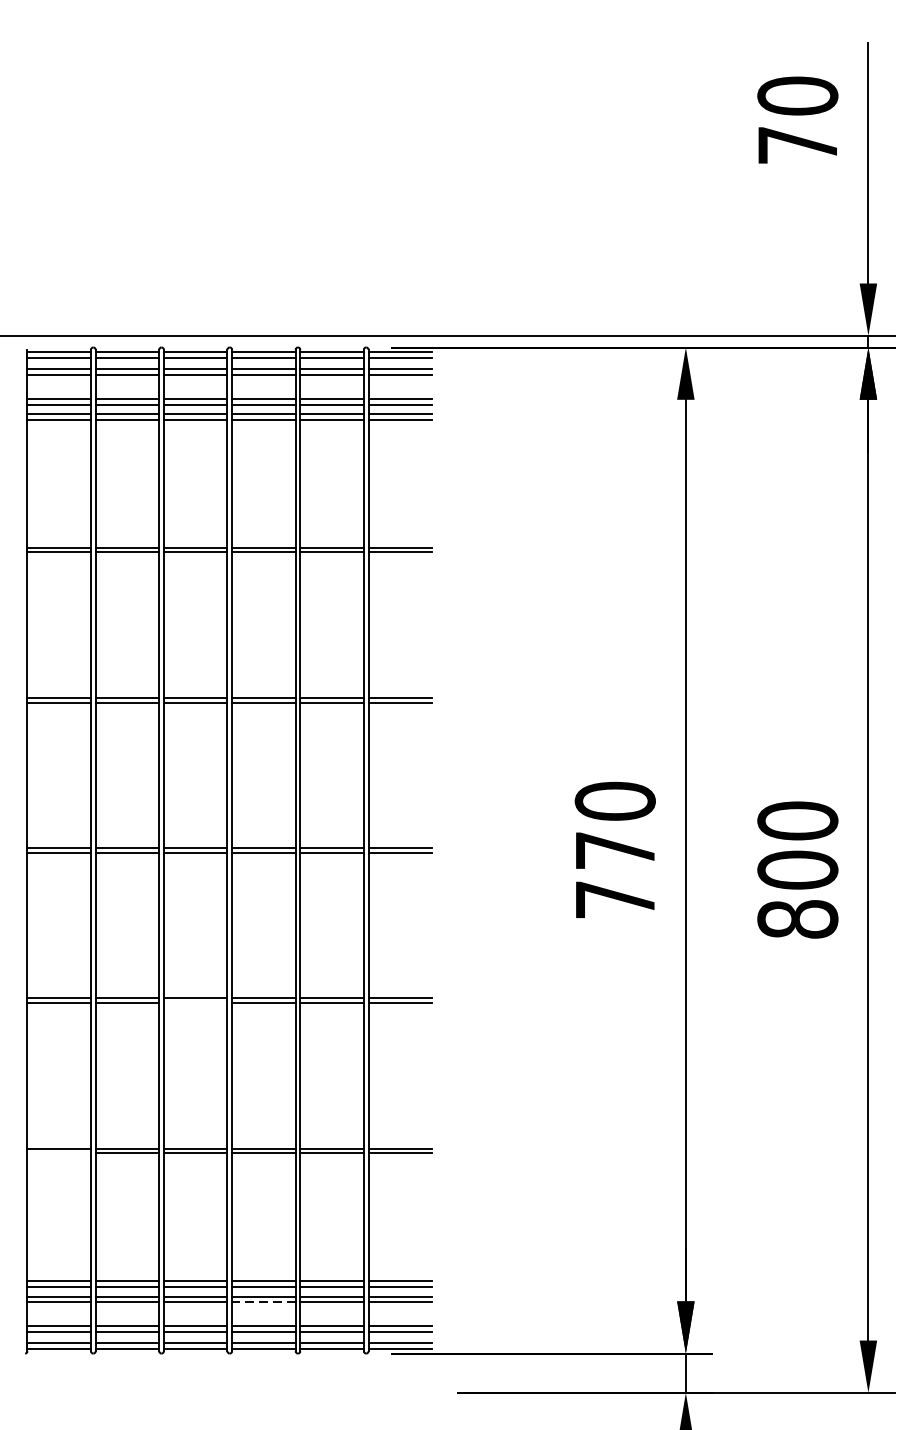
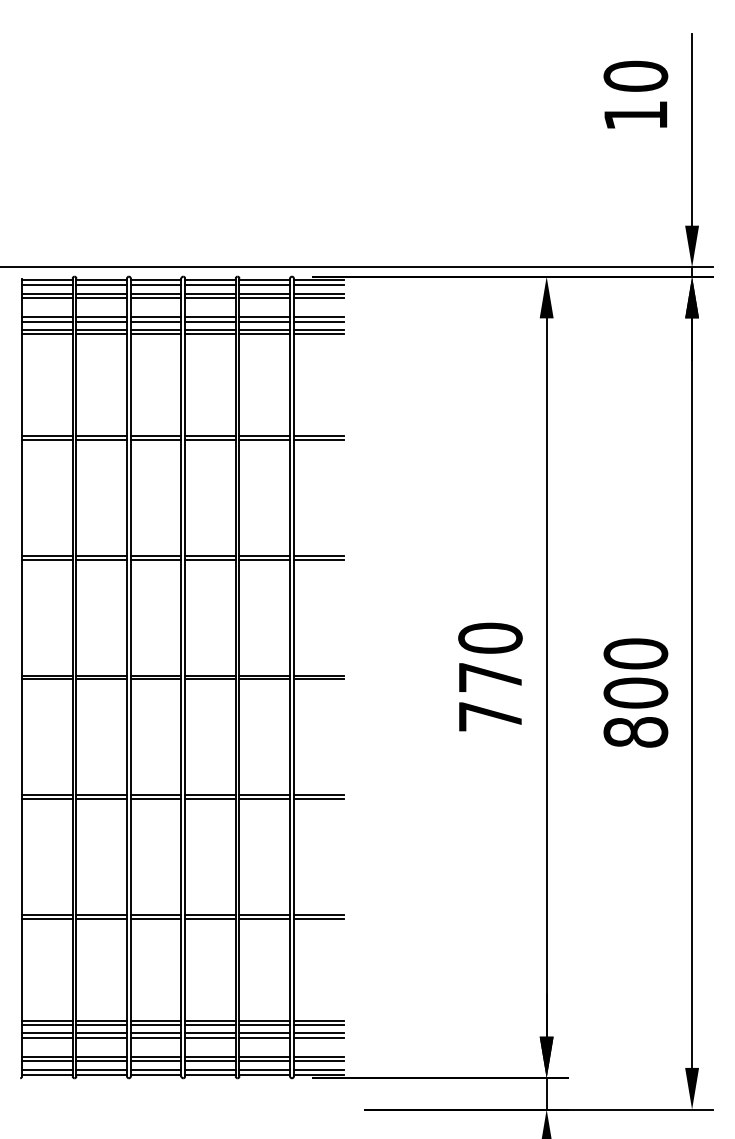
text: (797, 145) -> (635, 115), 70 -> 10
line: (194, 1003) -> (155, 799), added
line: (59, 1153) -> (47, 918), added
line: (262, 1302) -> (209, 1037), dashed -> solid

